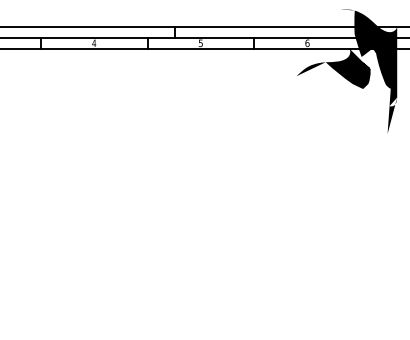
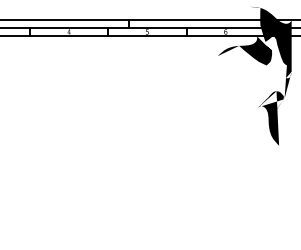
fill: (367, 161) -> (269, 118), added

